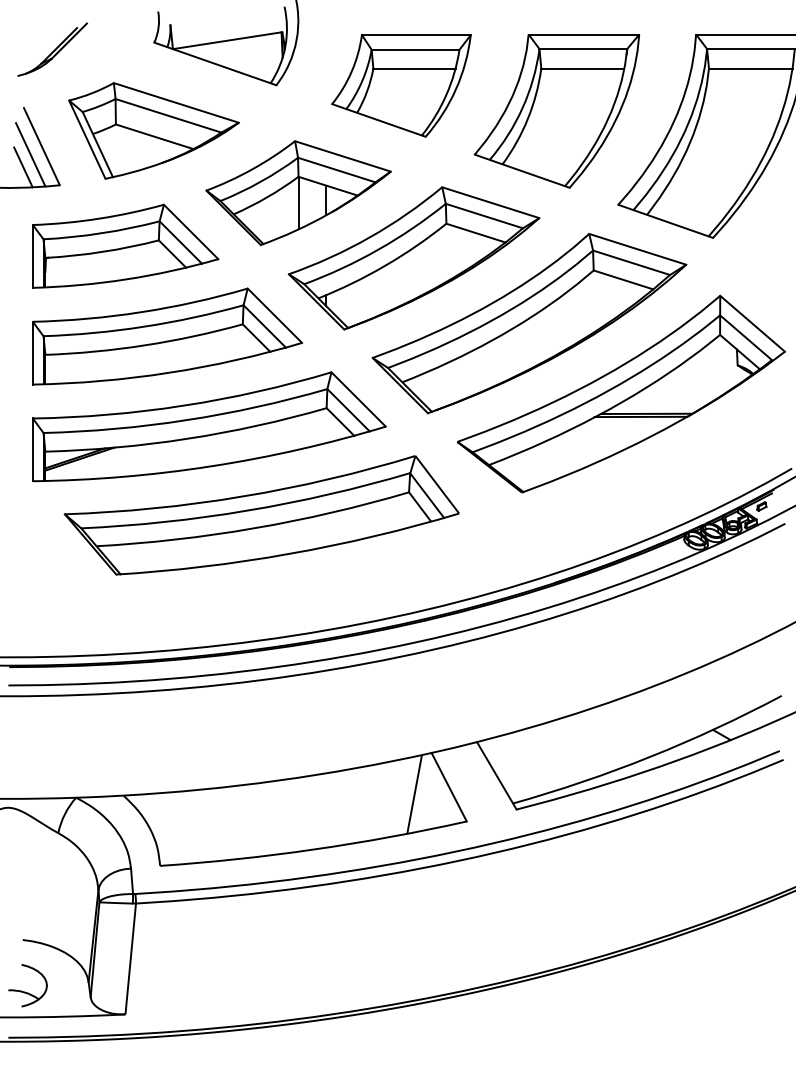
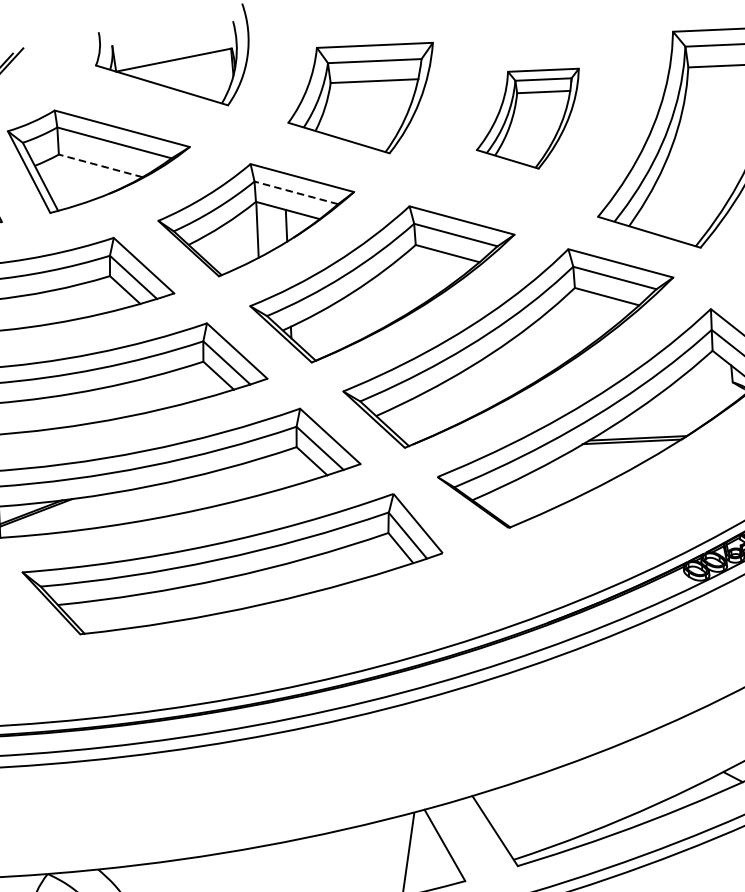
part: (556, 111) -> (527, 120), size x0.6
line: (154, 136) -> (100, 165), solid -> dashed
line: (336, 170) -> (296, 193), solid -> dashed

